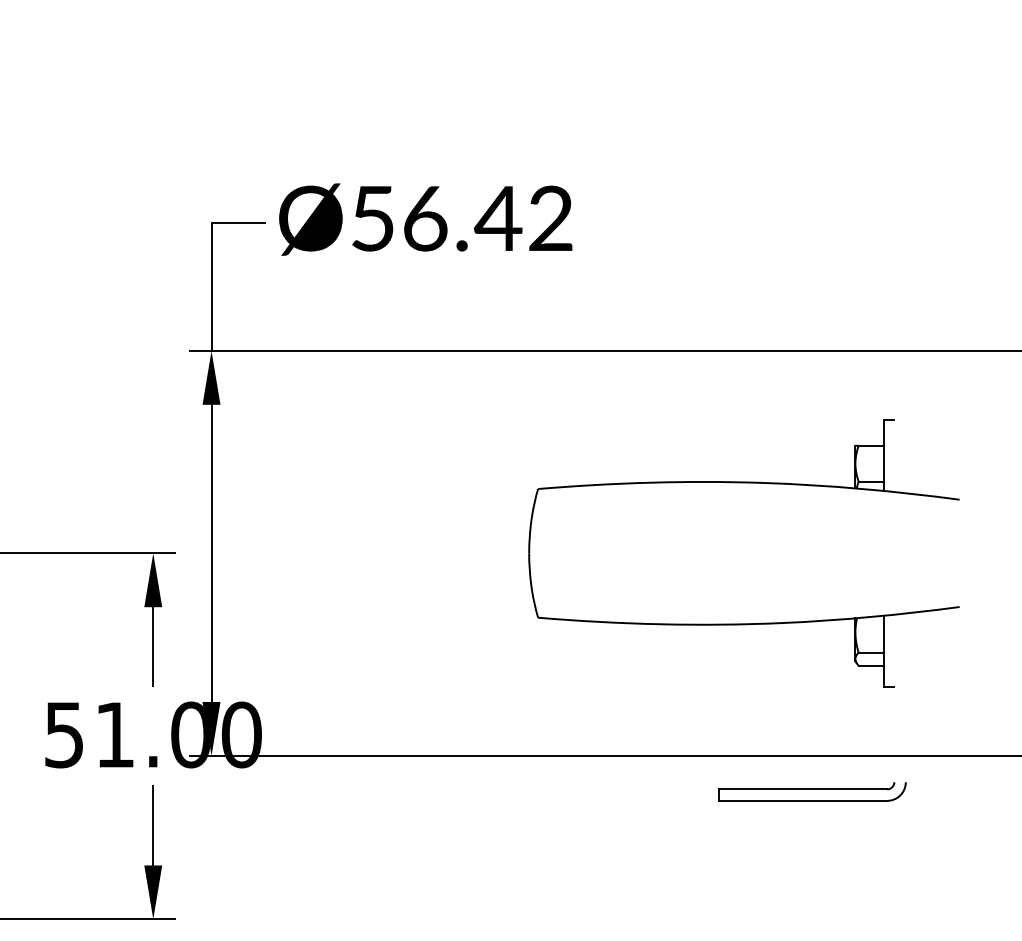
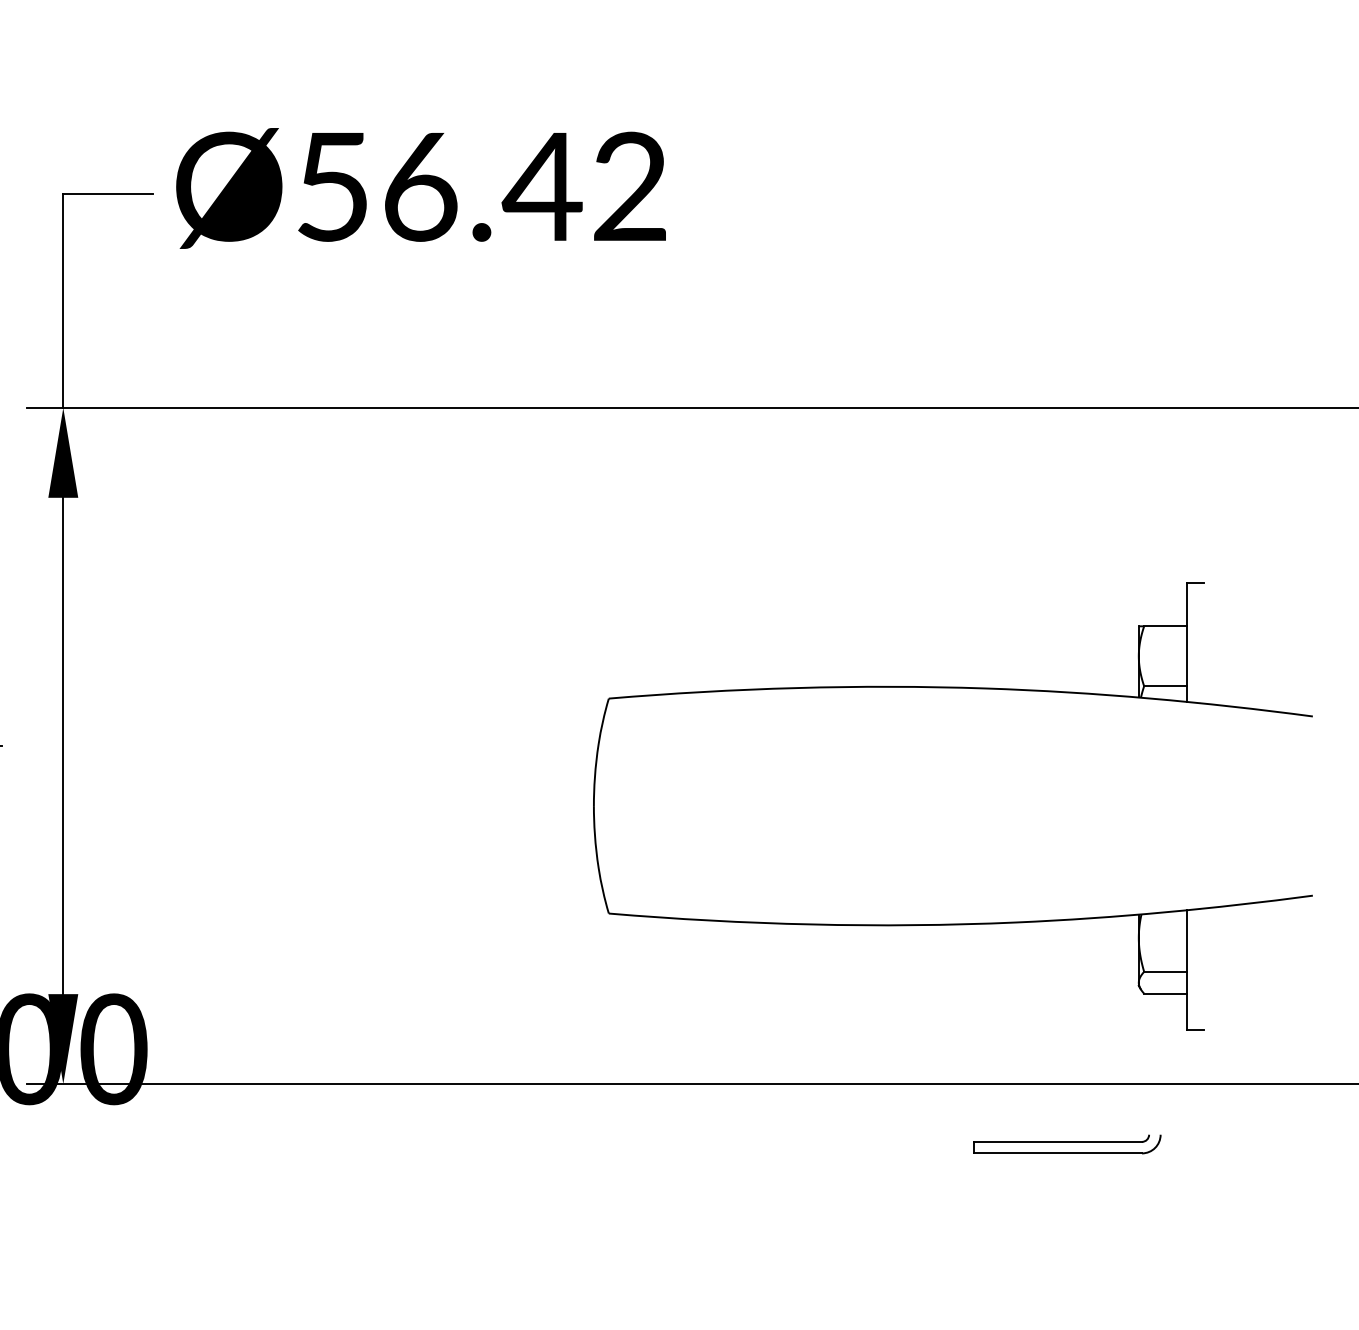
part: (743, 483) -> (951, 689), moved
part: (812, 791) -> (1067, 1143), size x0.6

